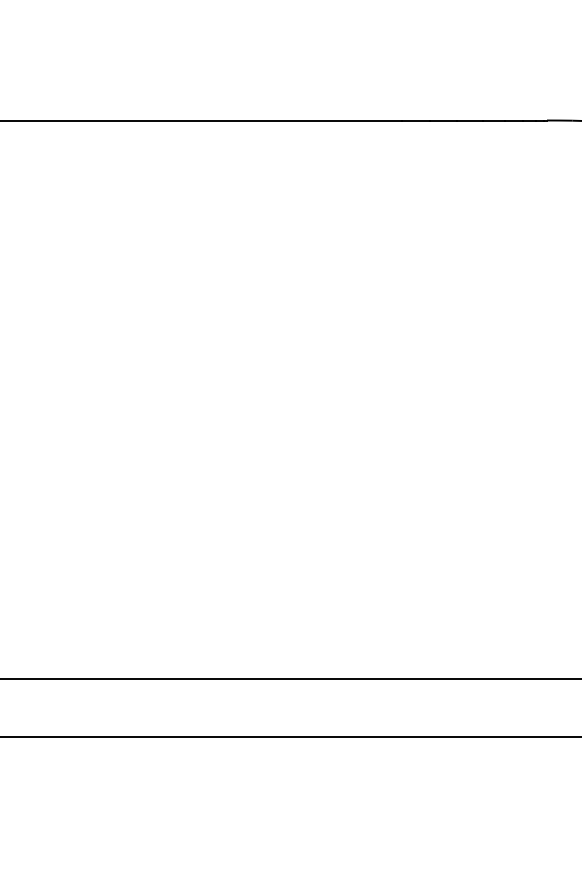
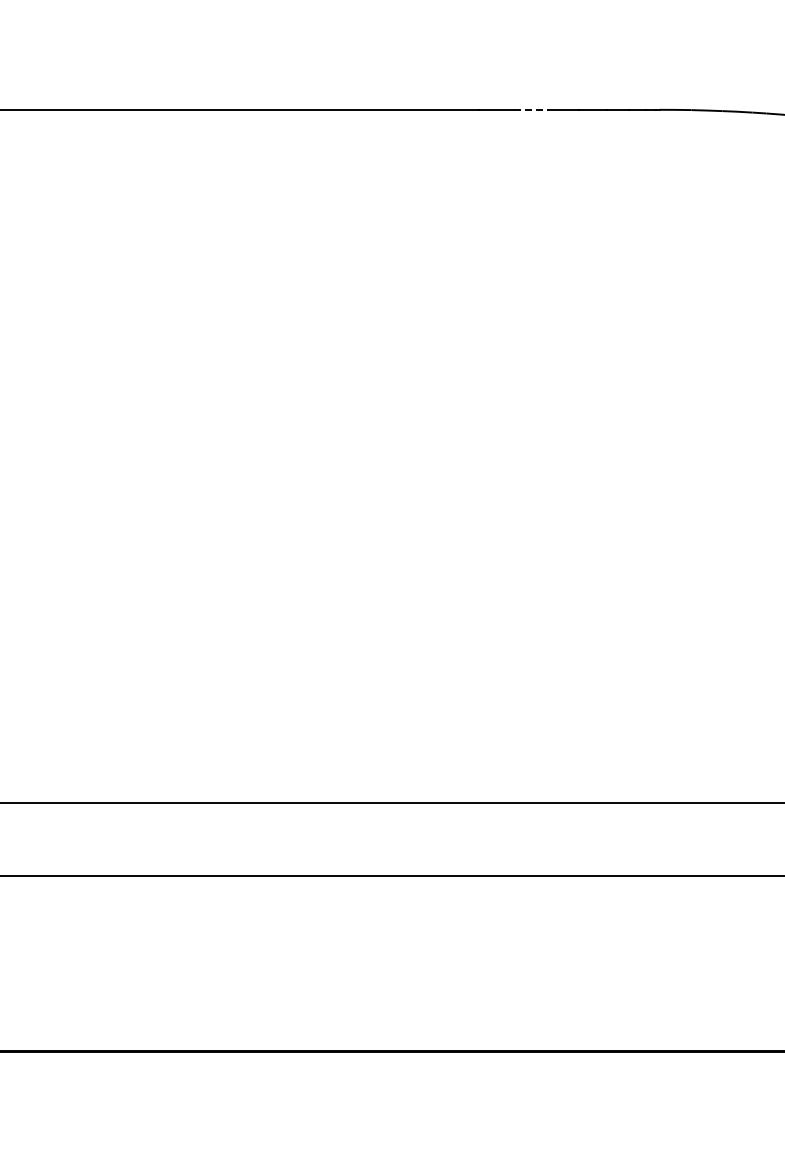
line: (443, 120) -> (531, 109), solid -> dashed

